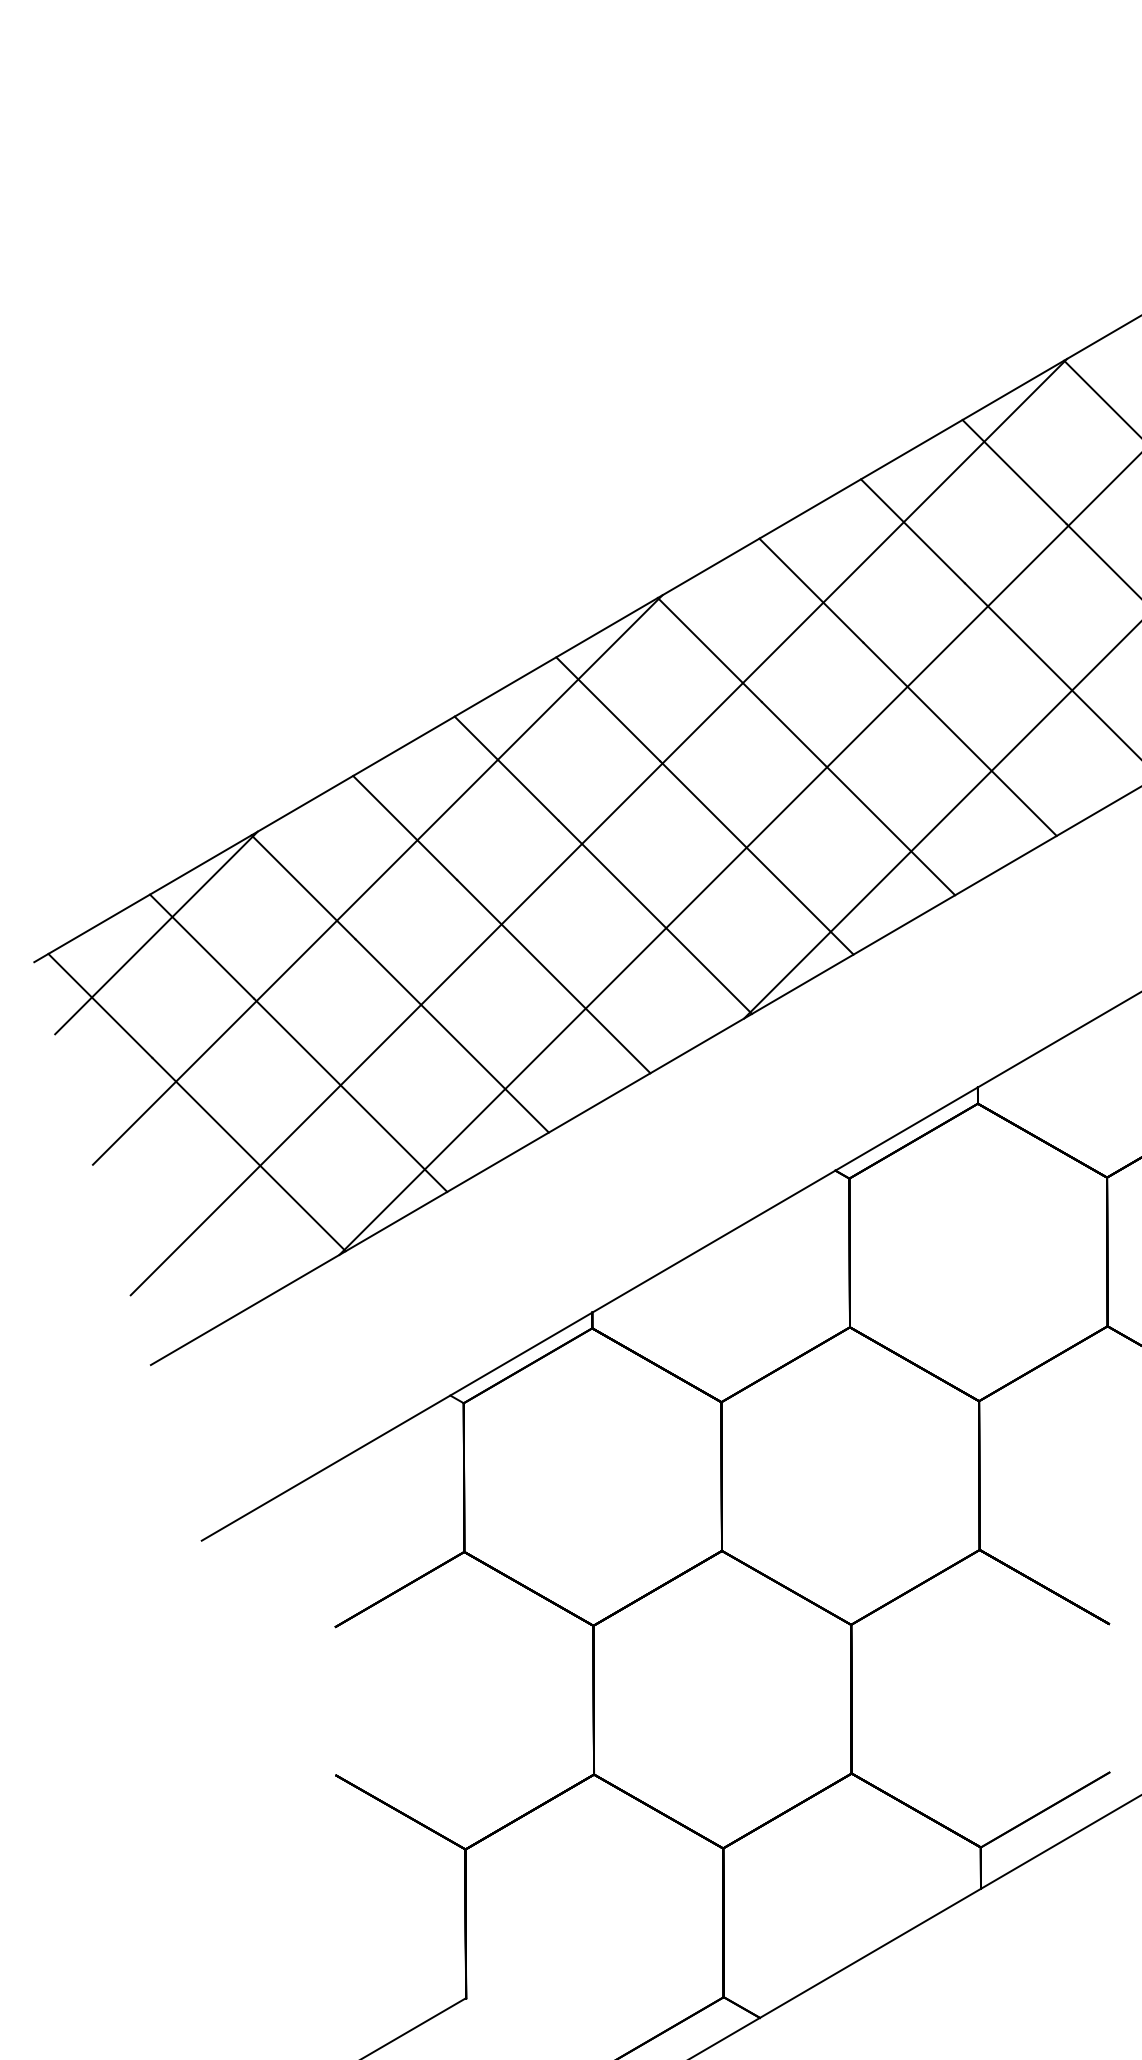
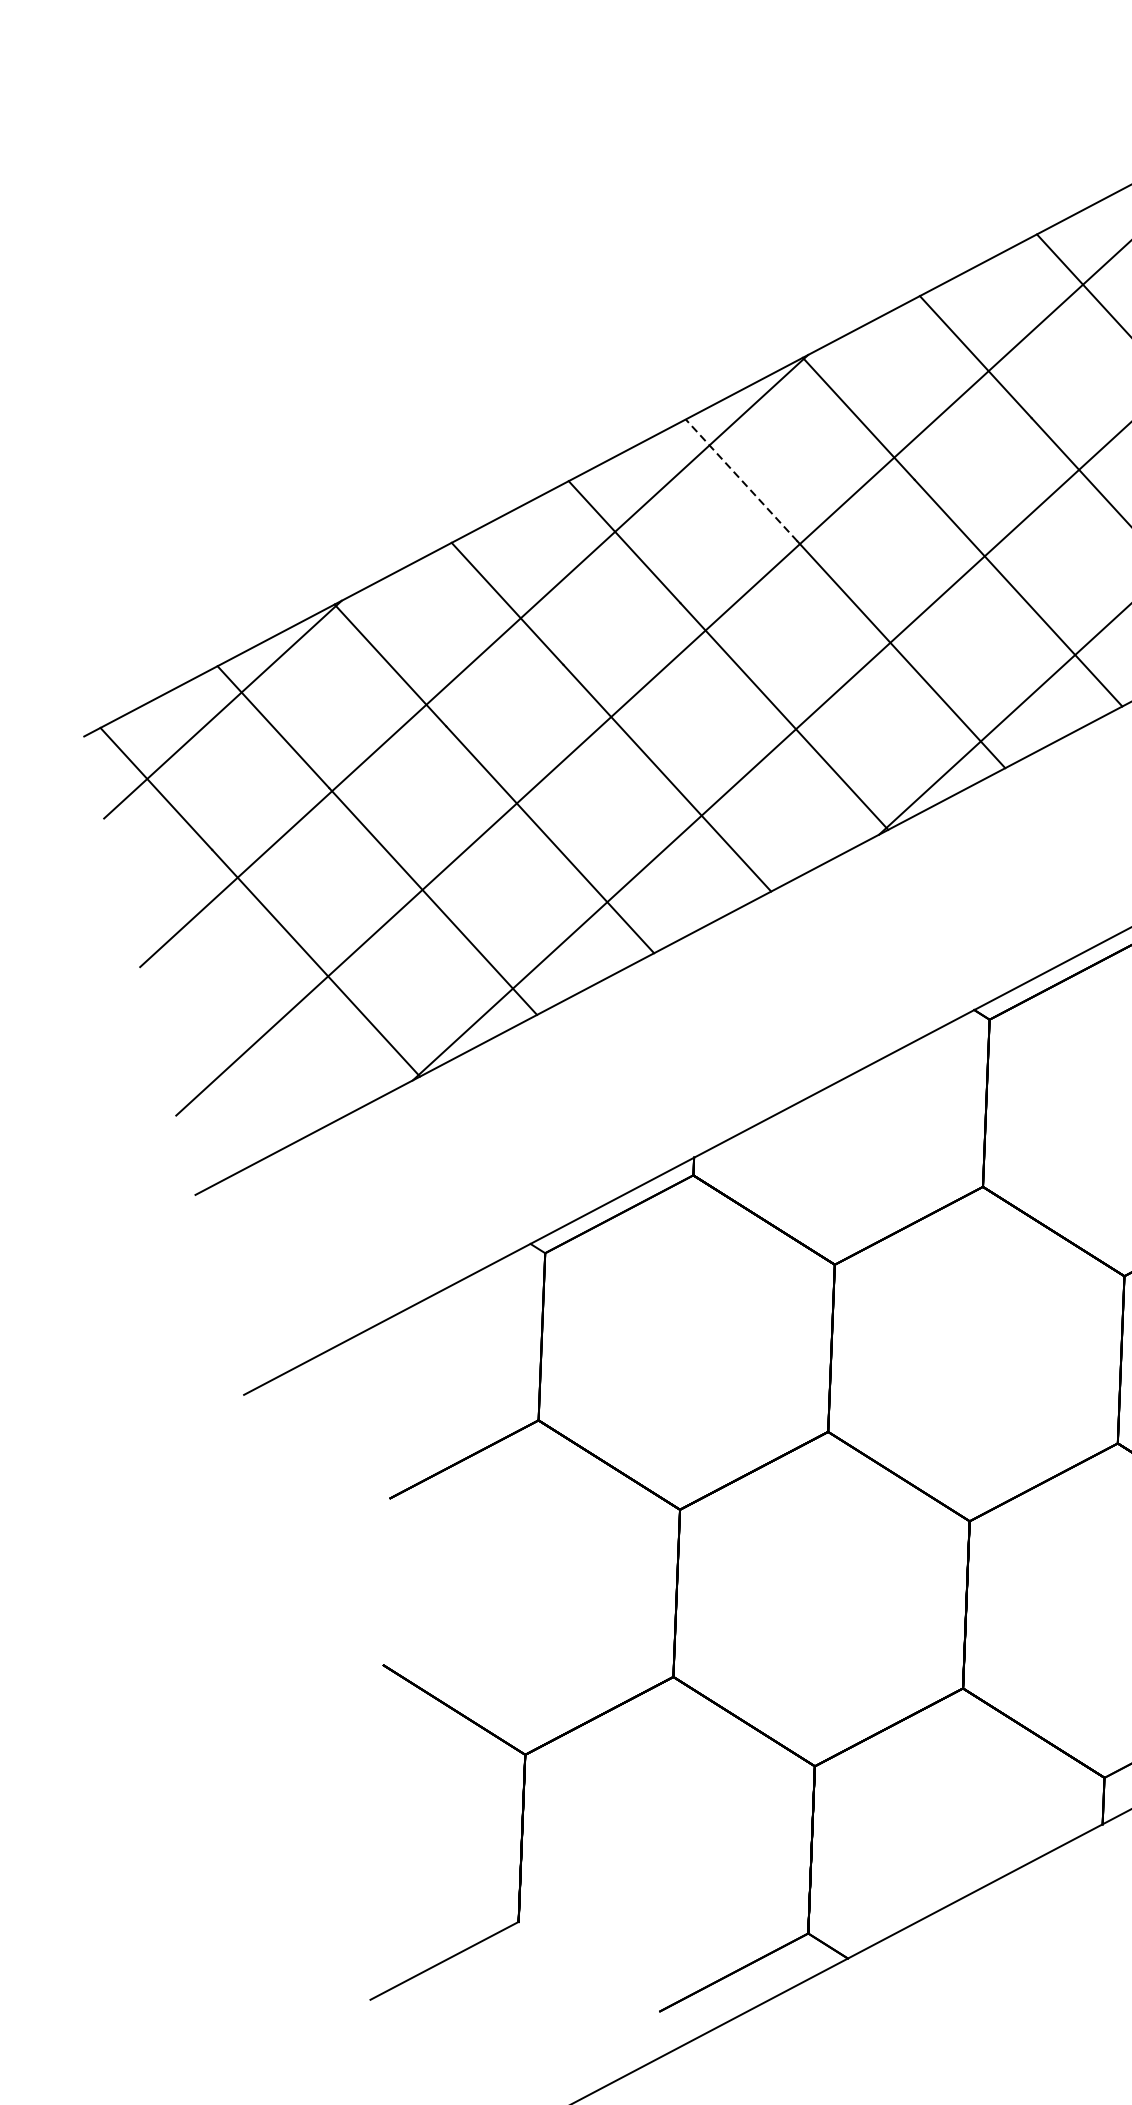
line: (608, 709) -> (741, 480), solid -> dashed

